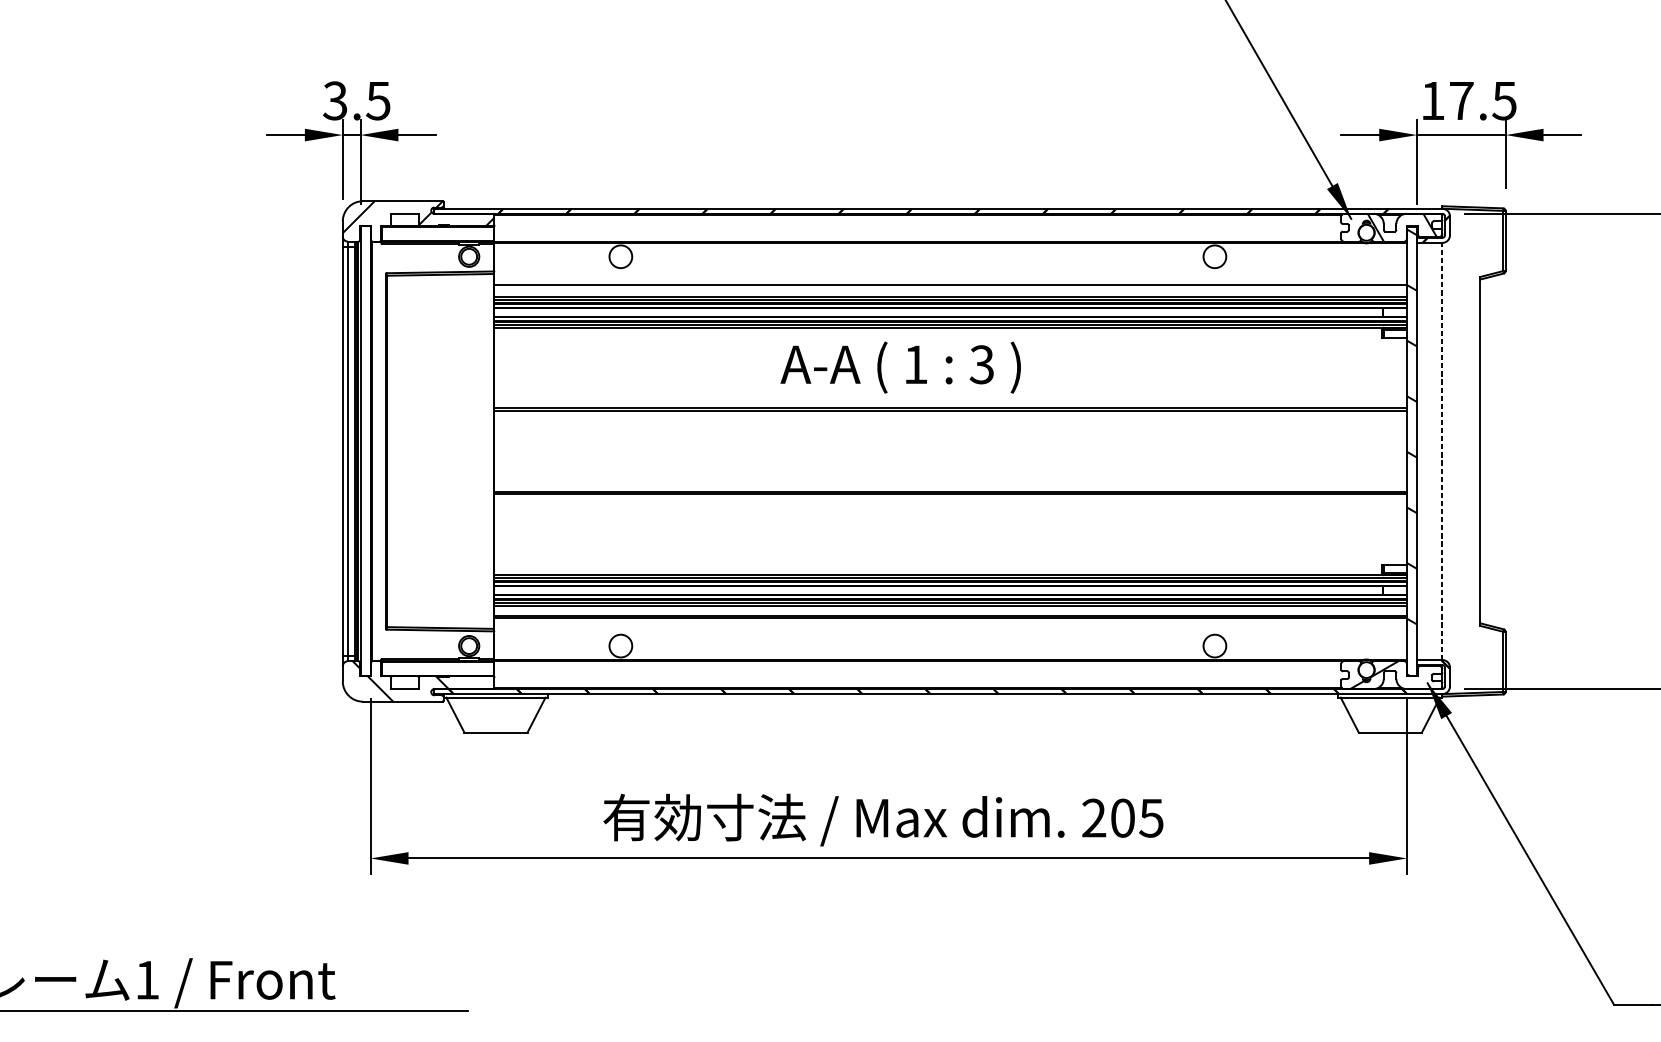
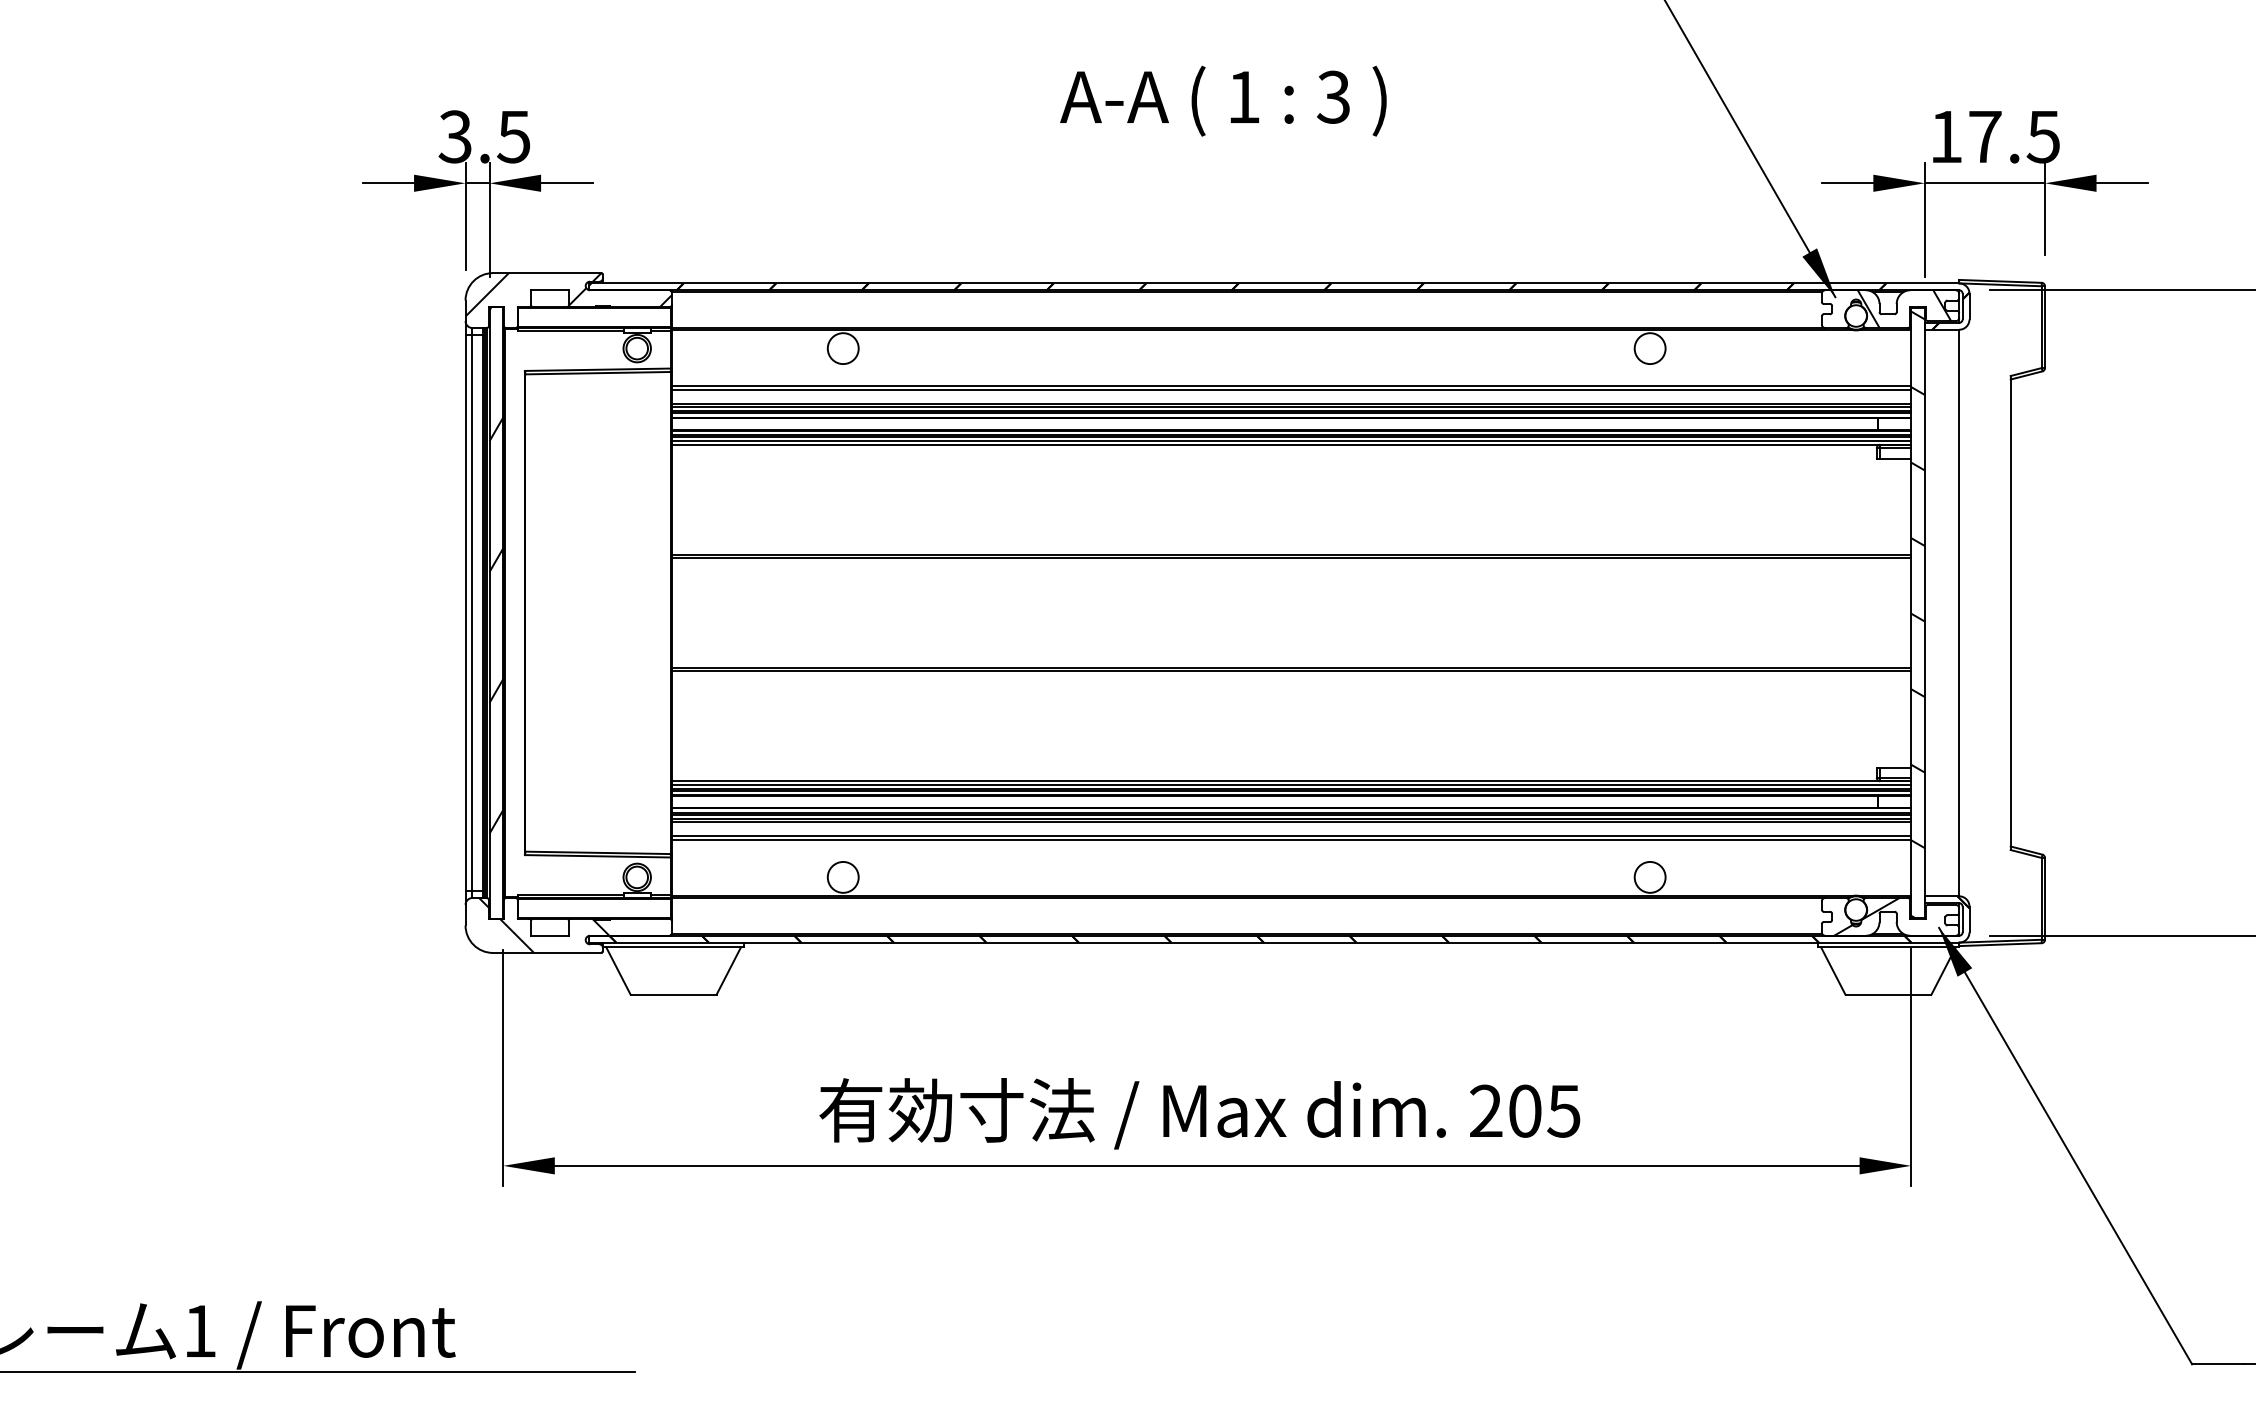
line: (950, 286) -> (1291, 389), added
text: (900, 367) -> (1223, 100), moved
hatch: (365, 420) -> (496, 570), added
line: (1442, 451) -> (1959, 612), dashed -> solid

